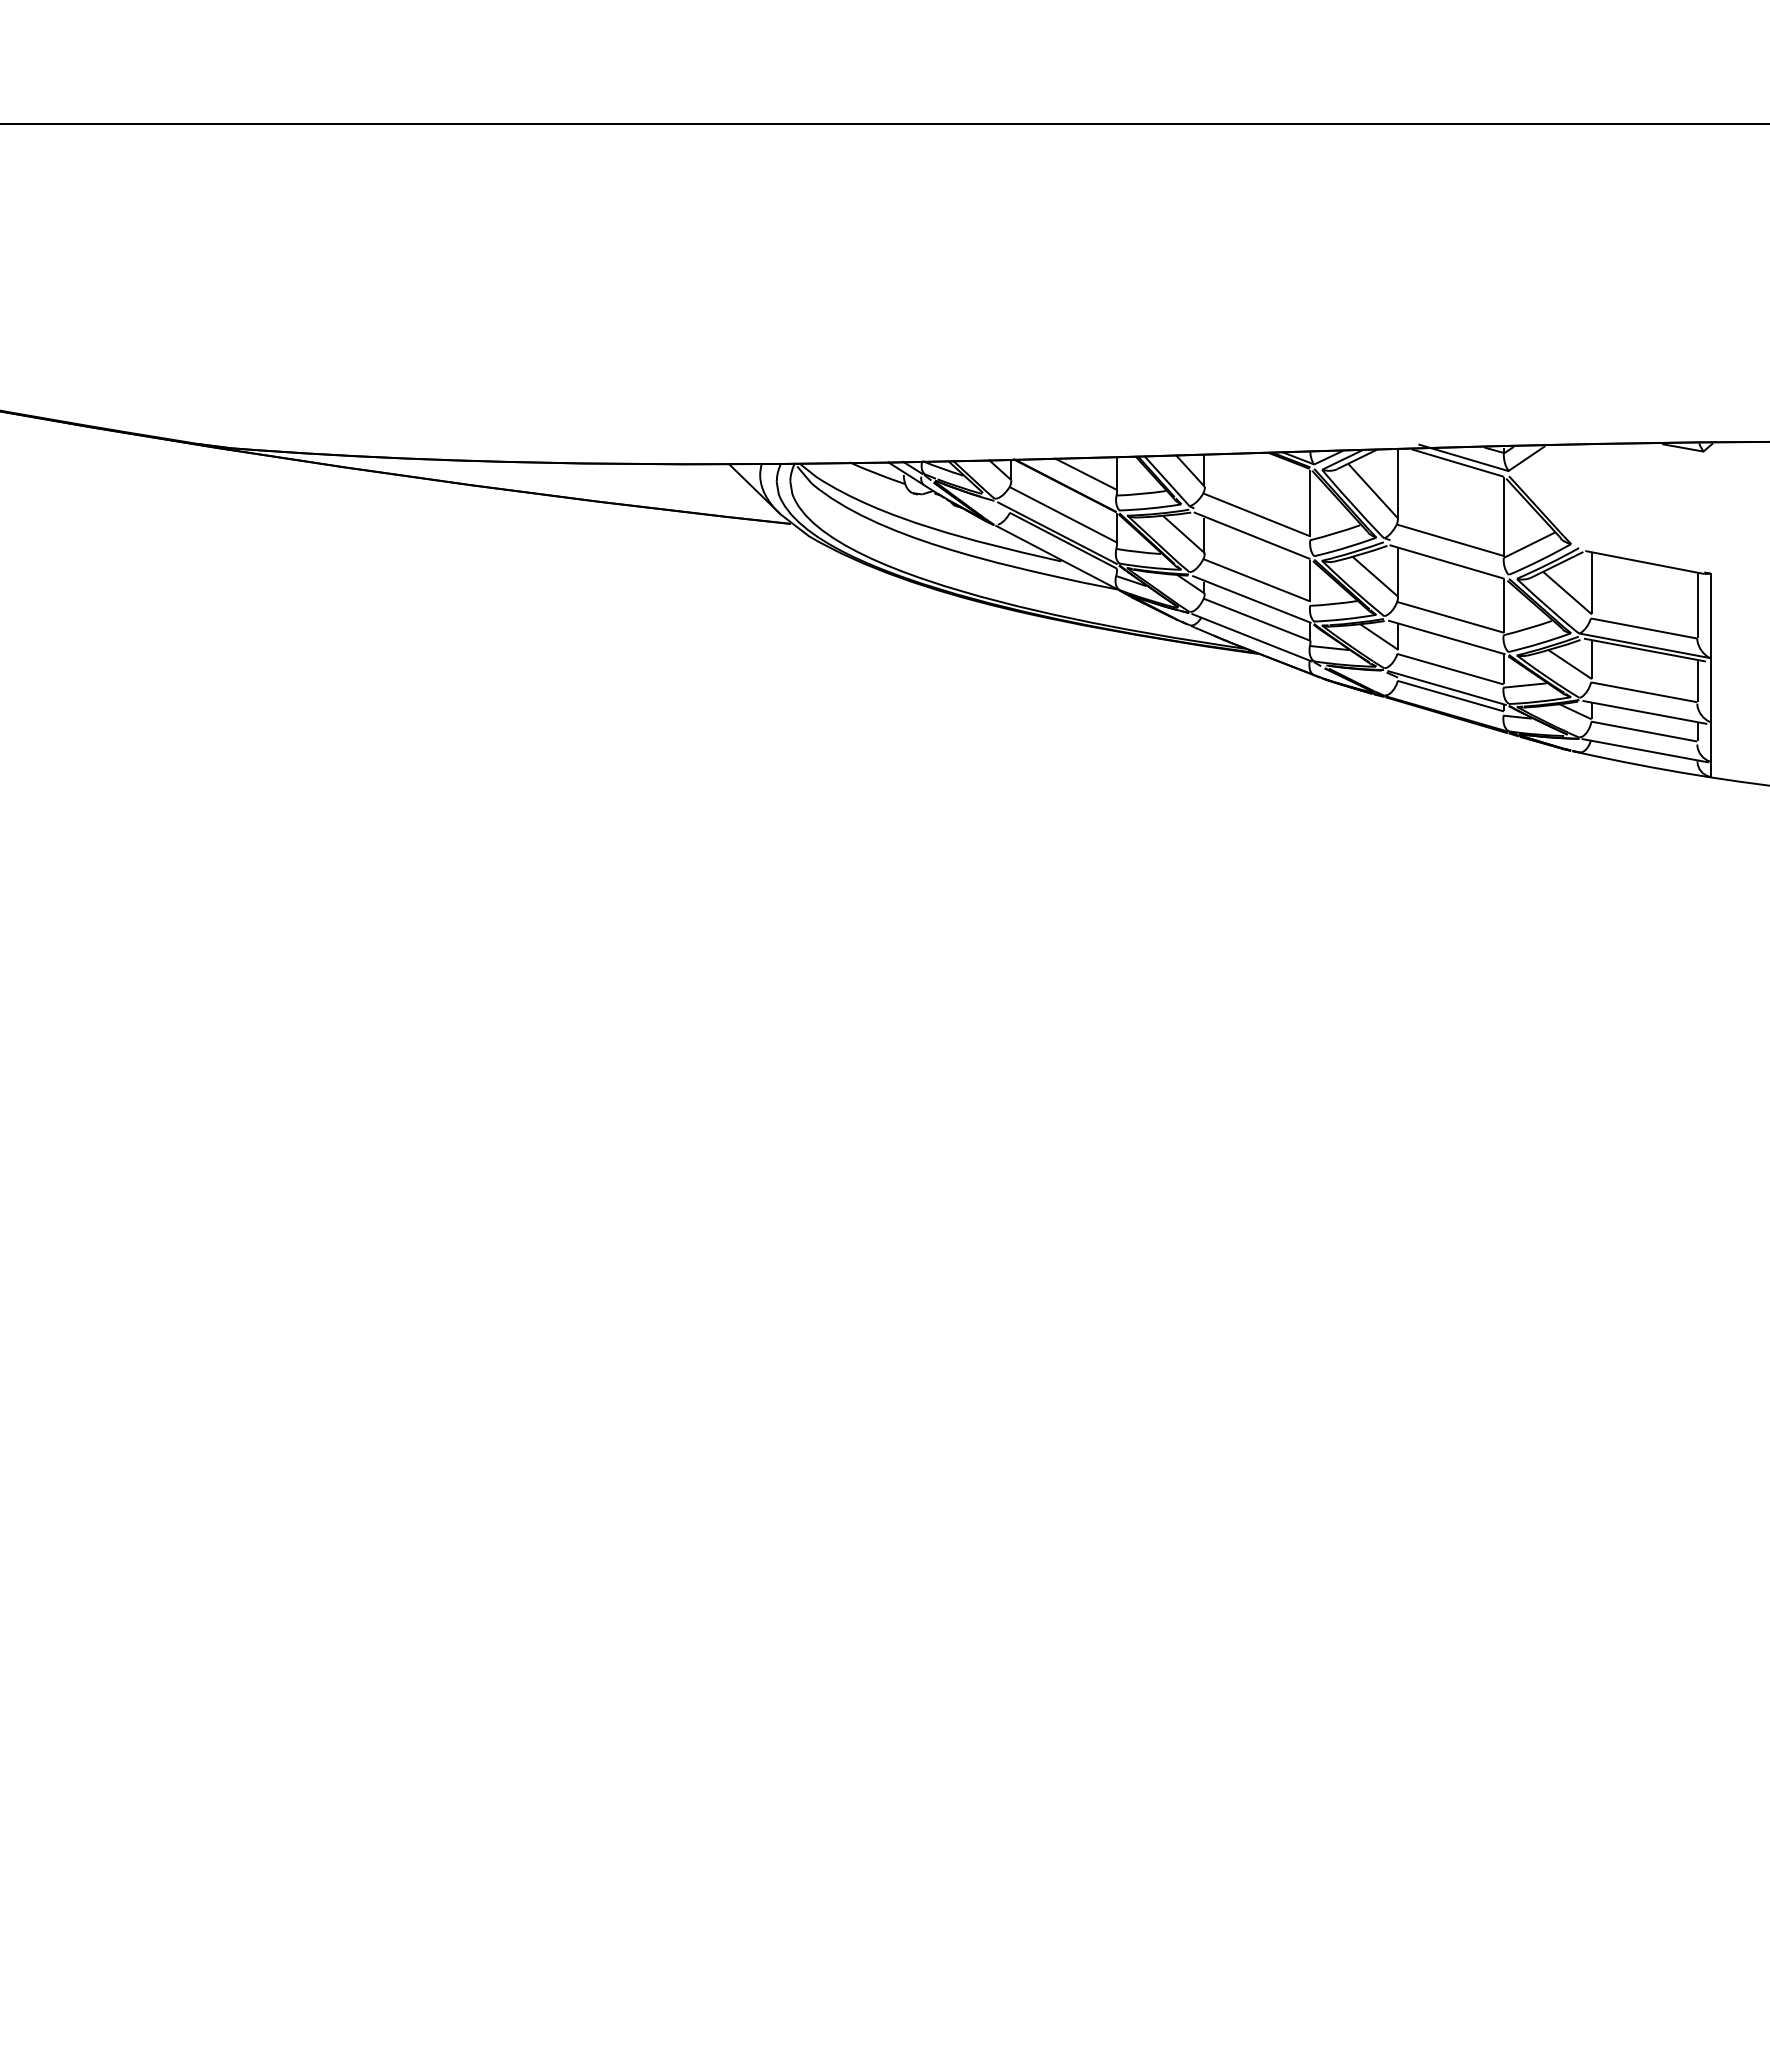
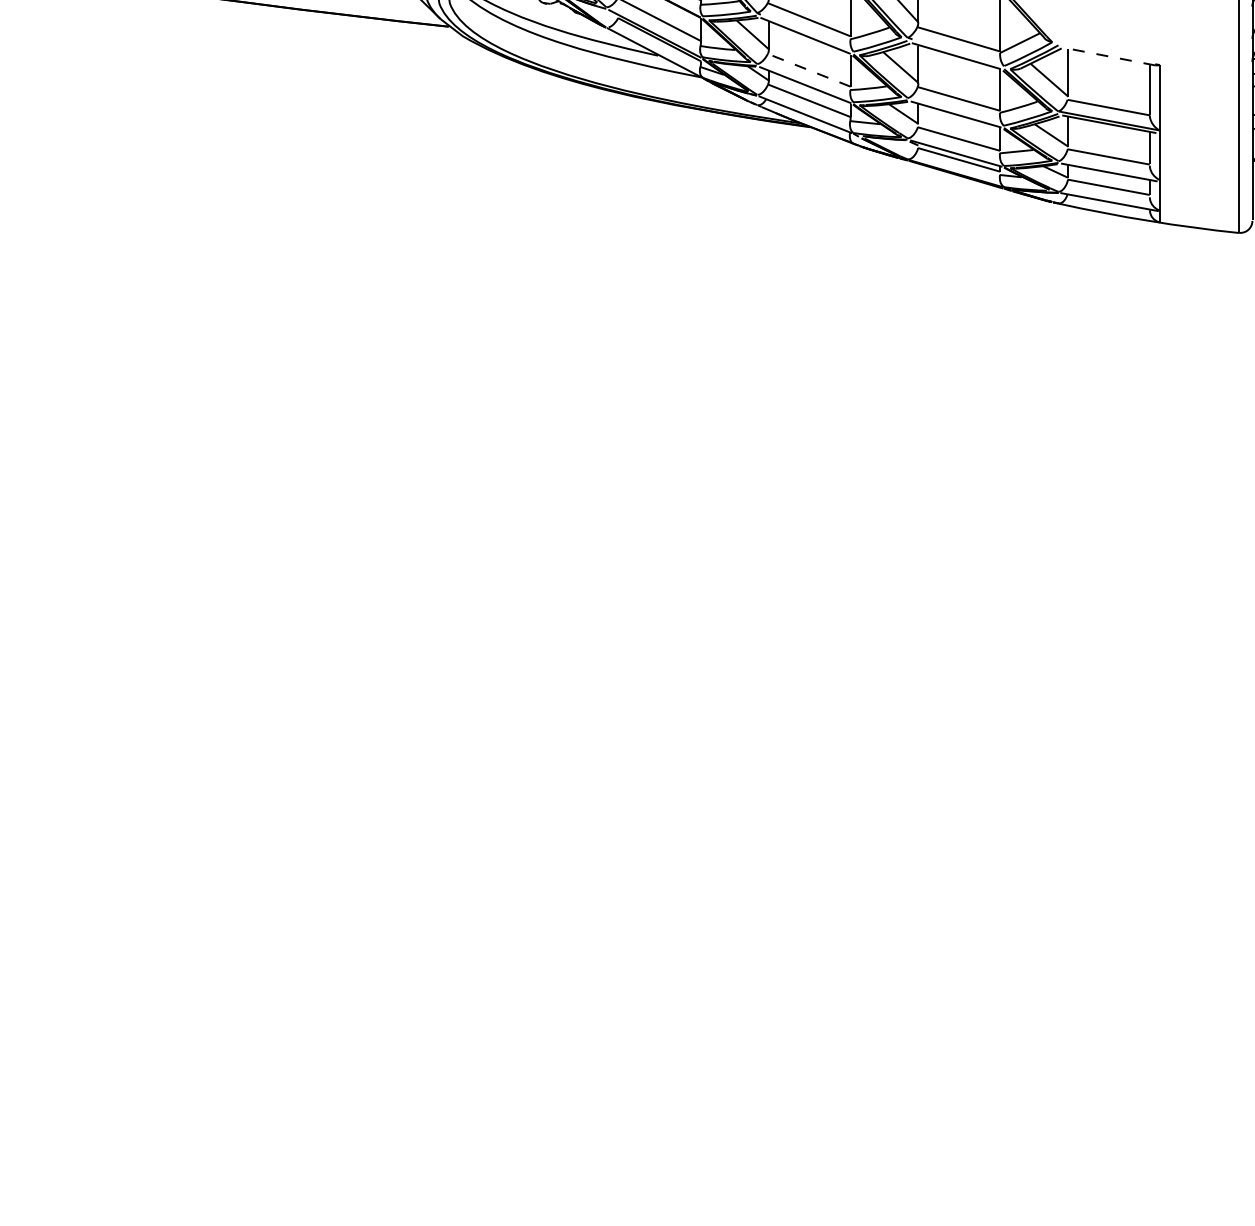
line: (1644, 562) -> (1108, 56), solid -> dashed
line: (1256, 580) -> (808, 70), solid -> dashed

